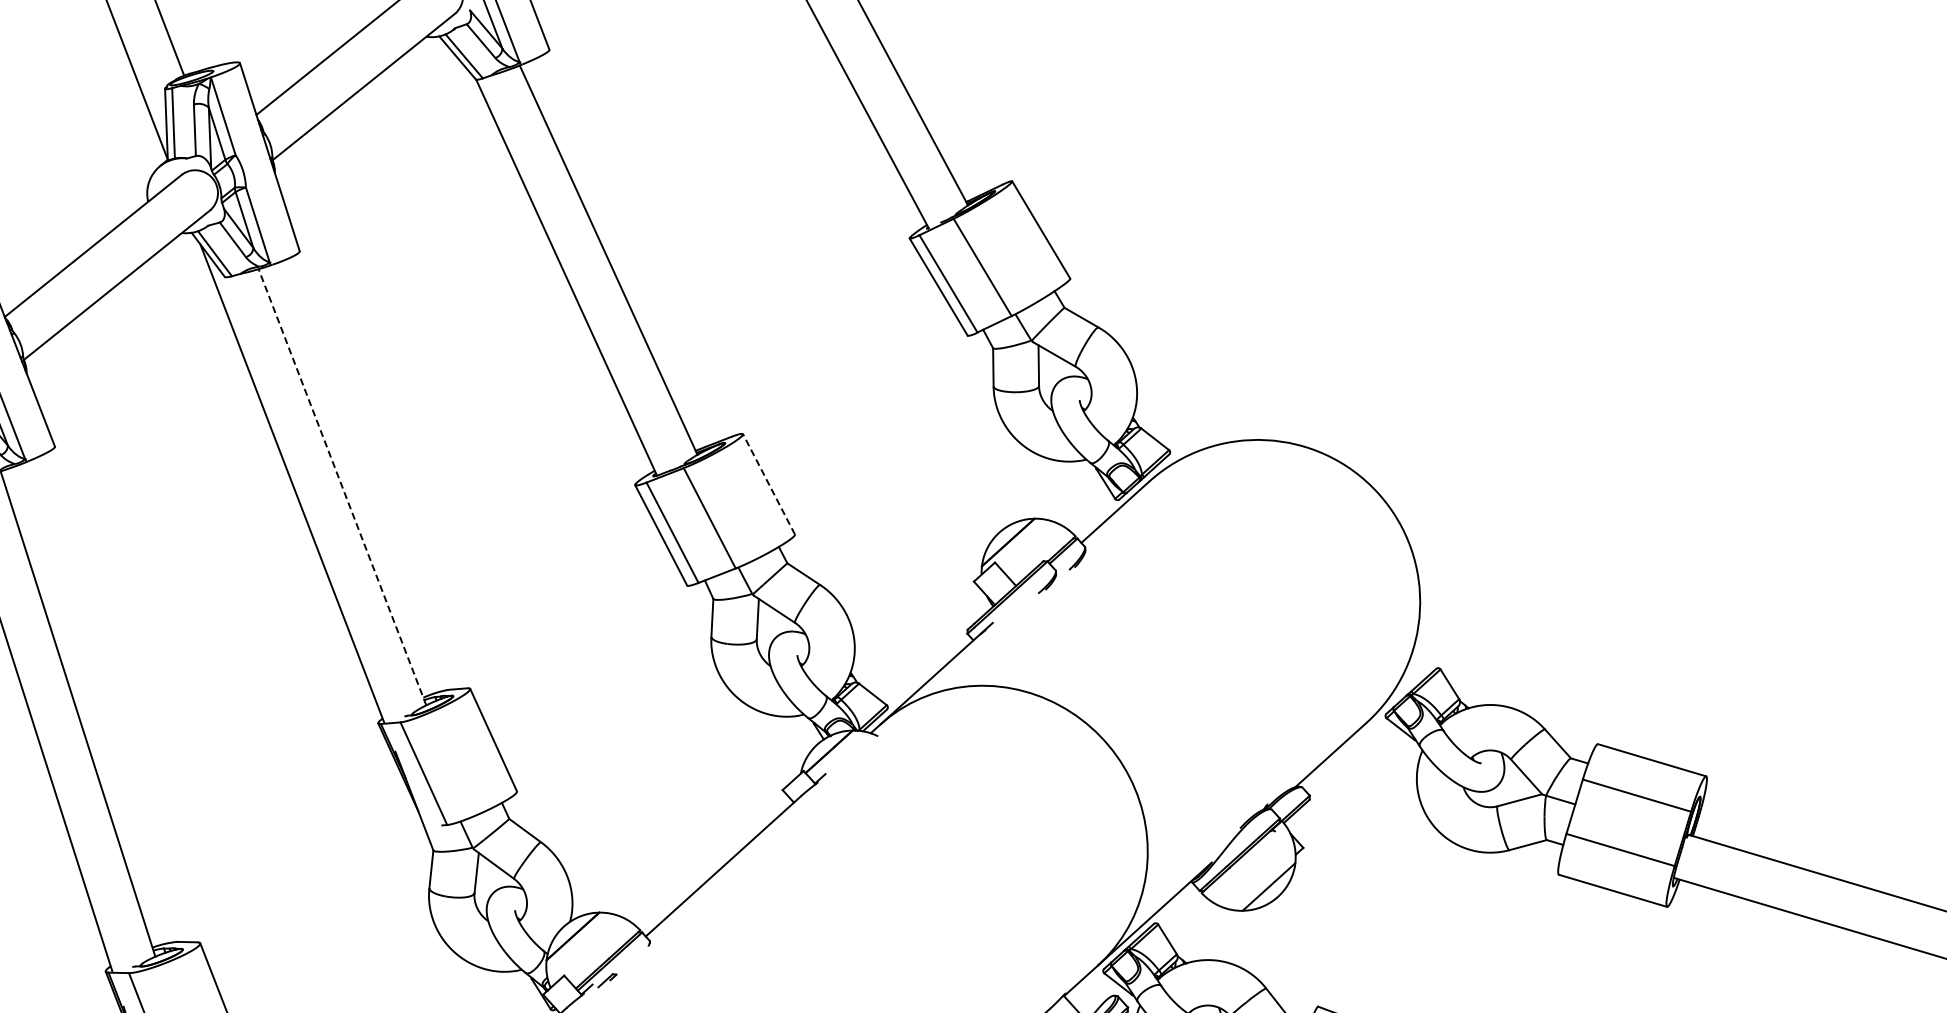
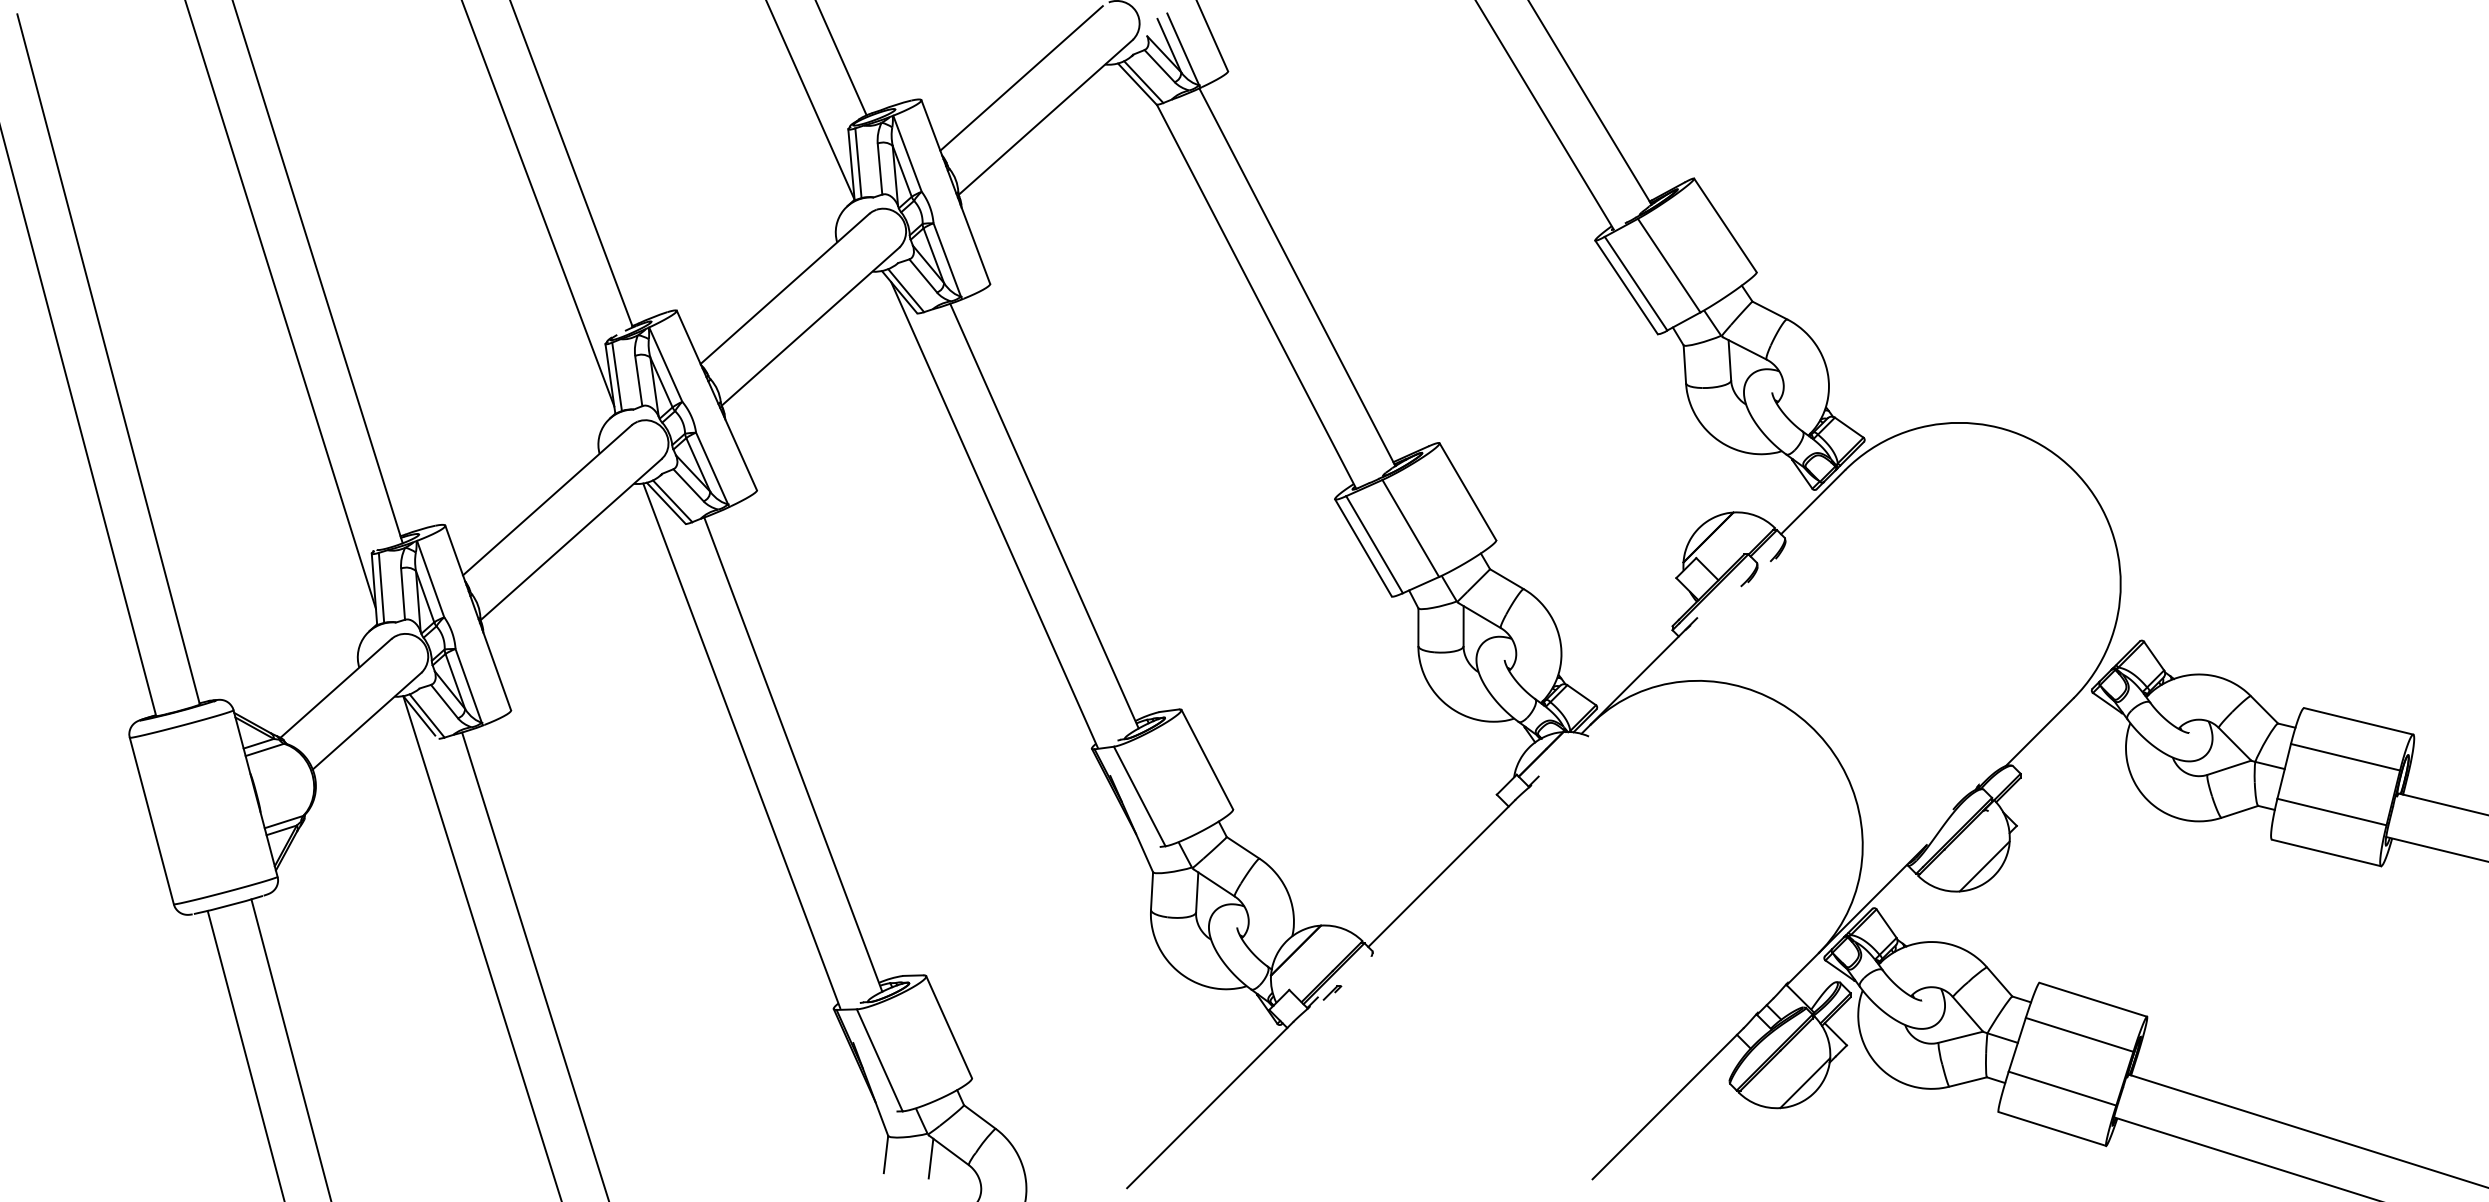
line: (768, 484) -> (1467, 491), dashed -> solid
line: (342, 486) -> (1044, 515), dashed -> solid

